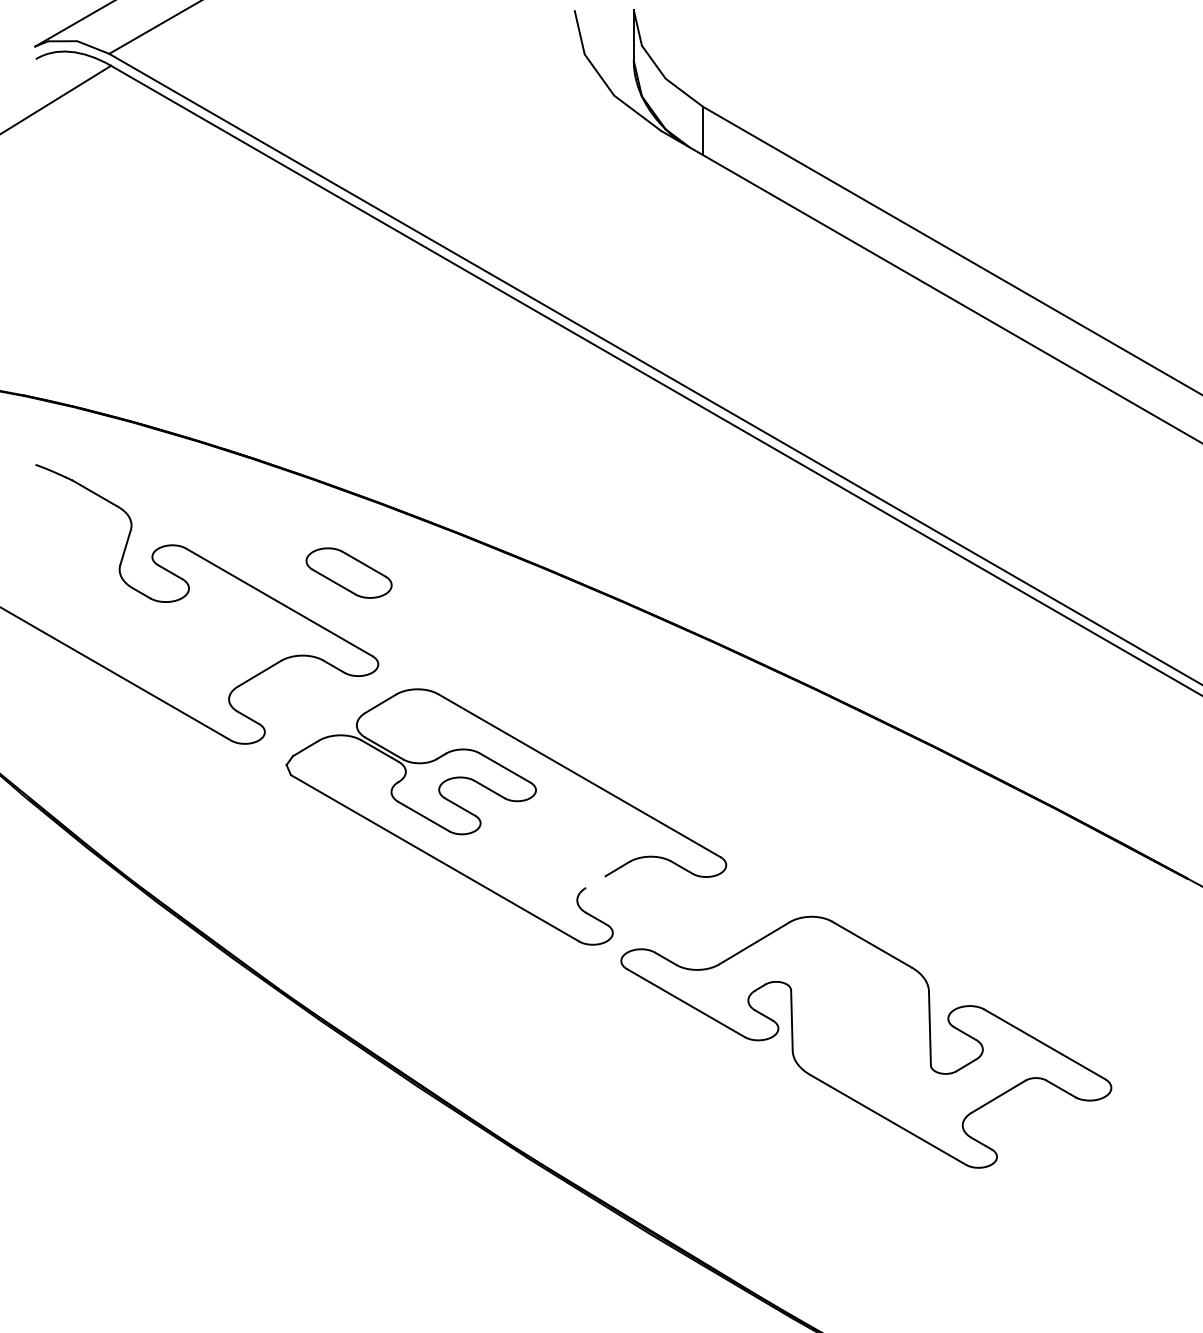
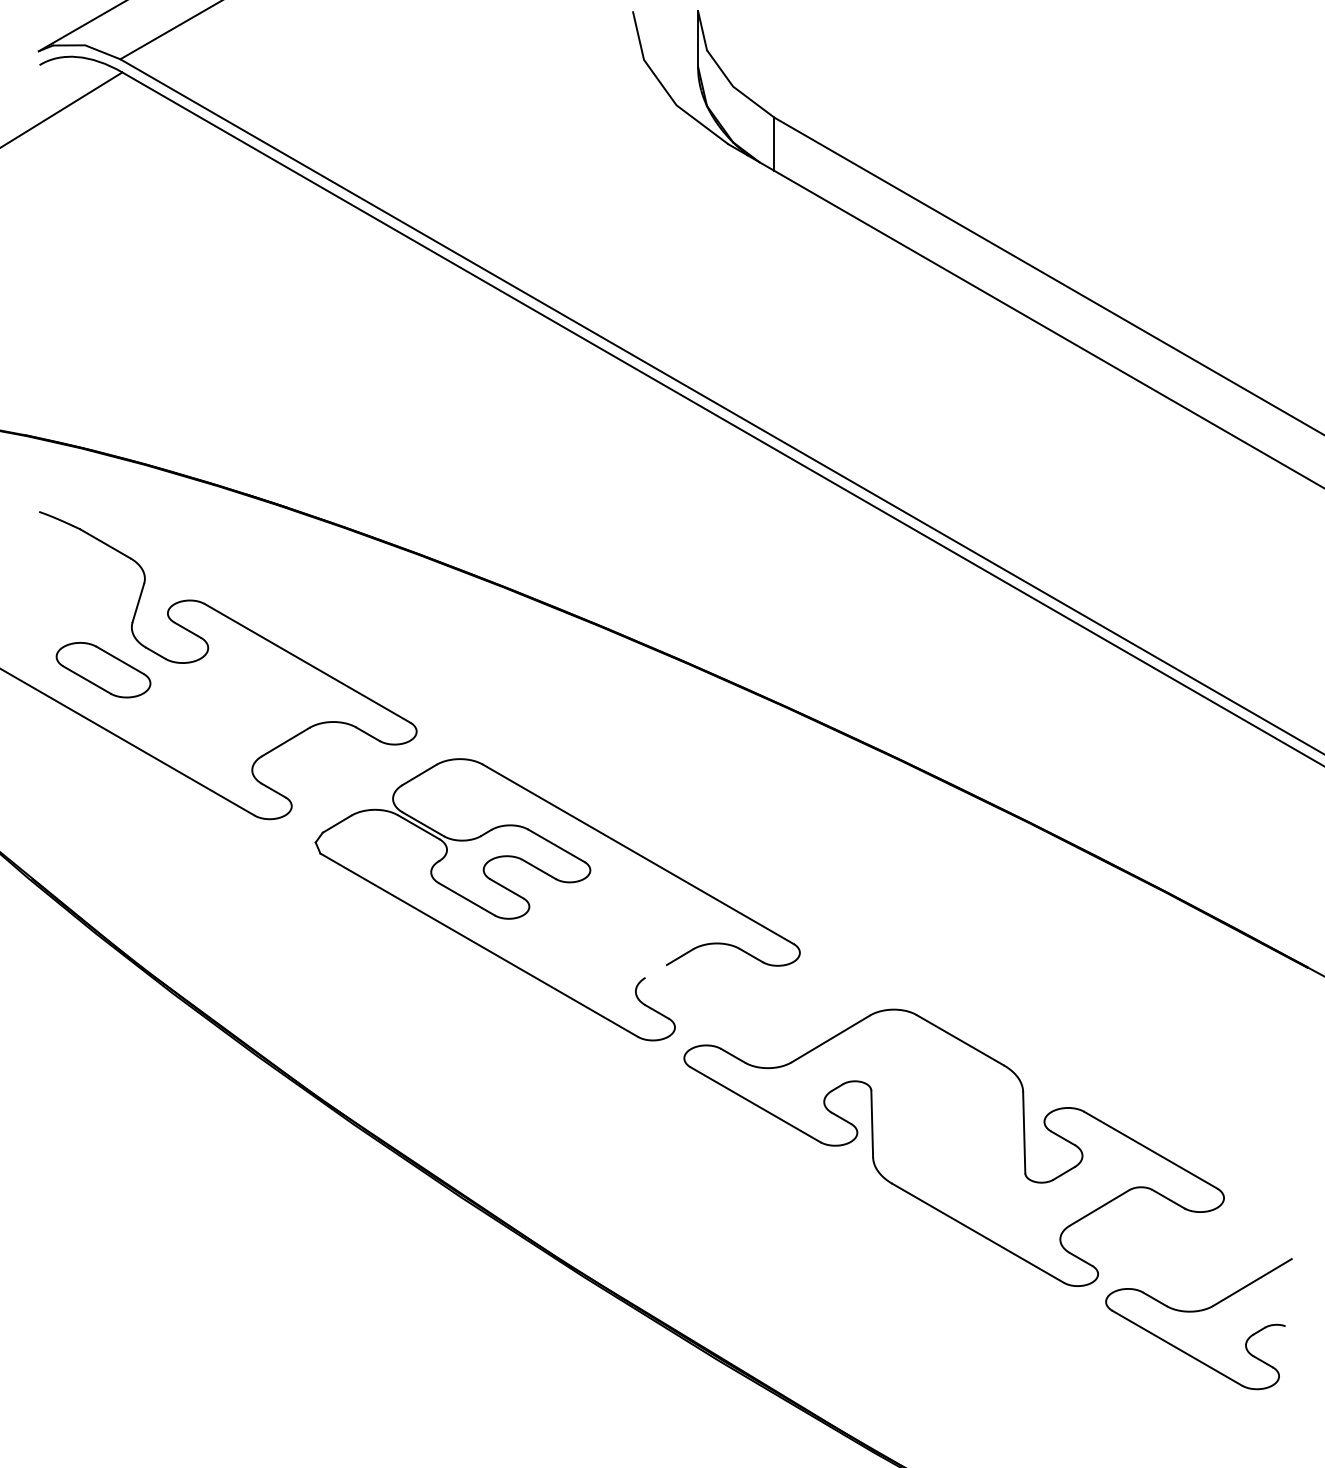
part: (349, 573) -> (103, 670), moved
part: (1086, 1191) -> (1196, 1312), added

